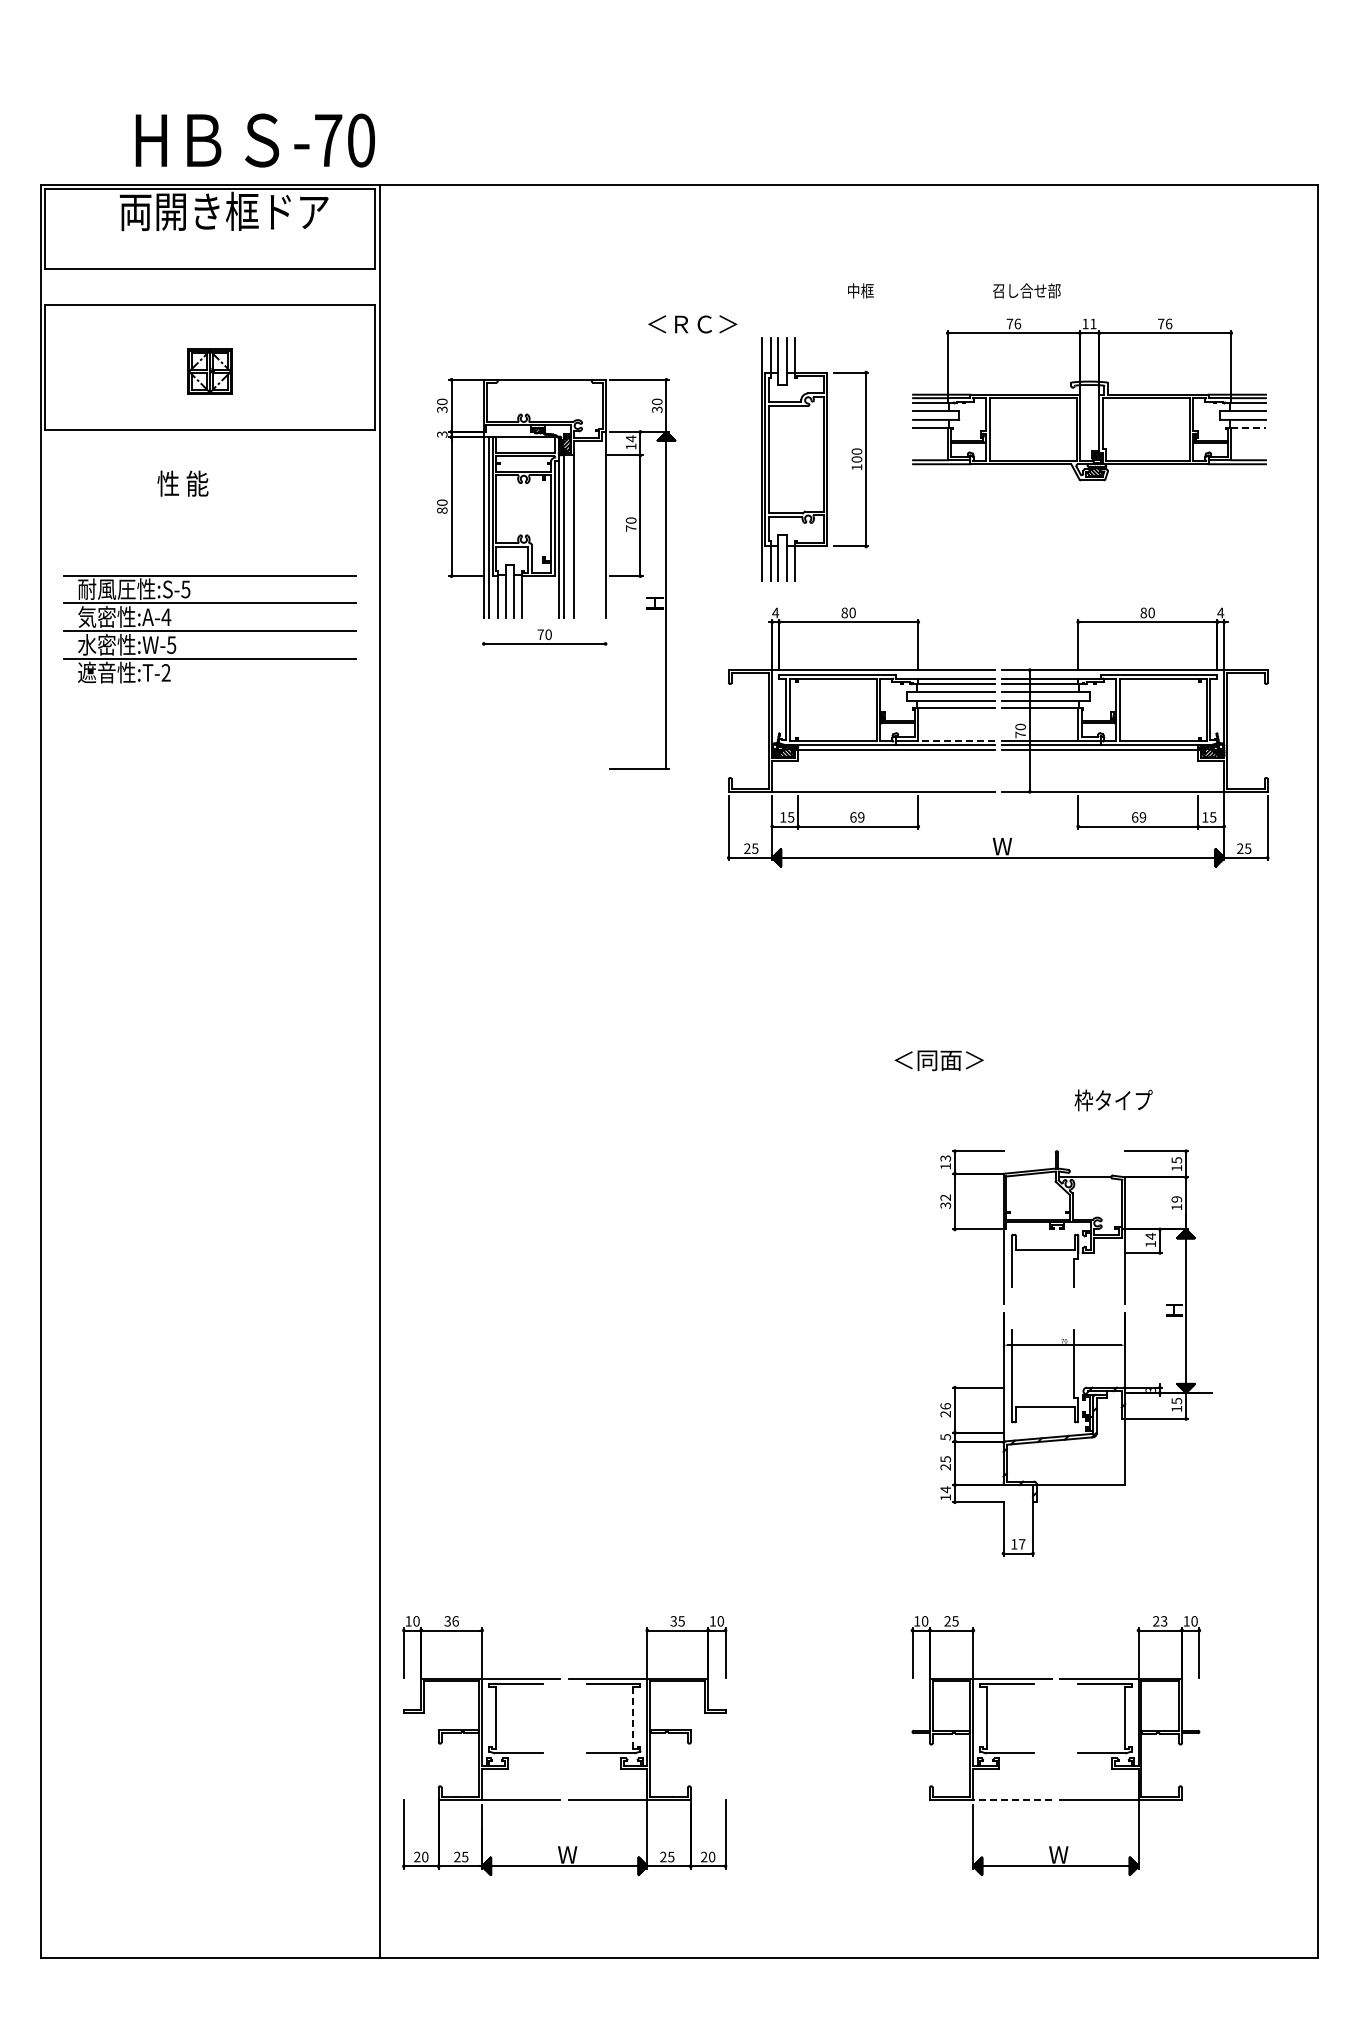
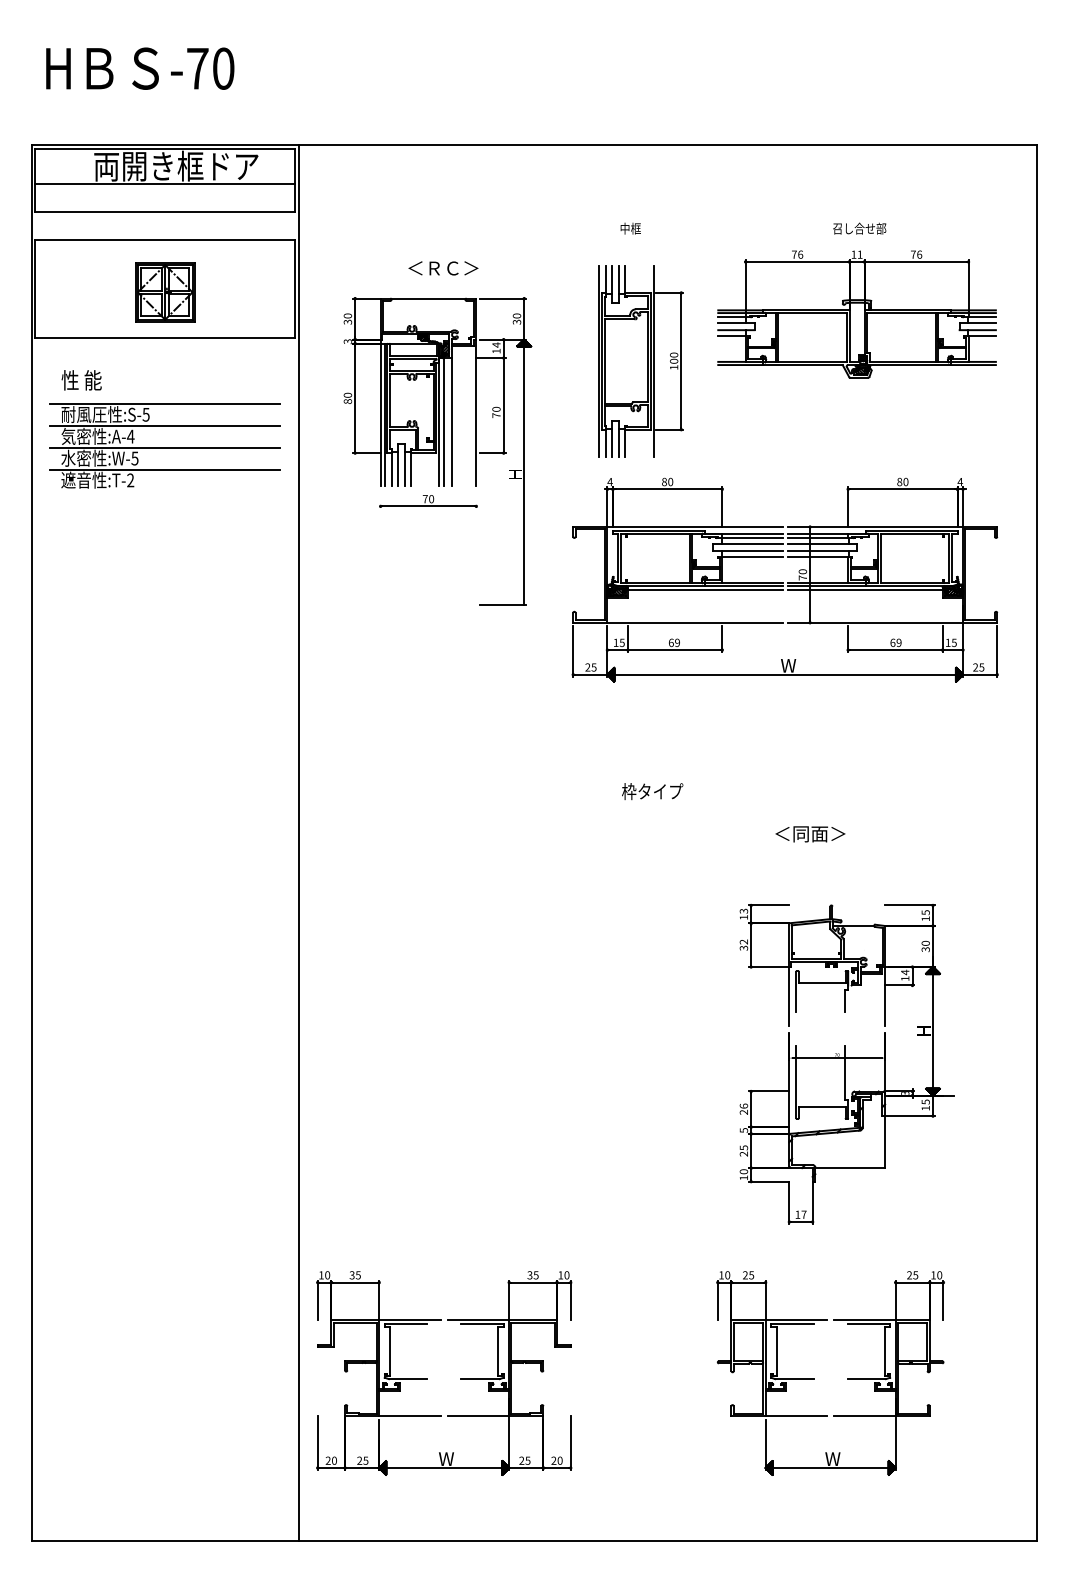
text: (254, 140) -> (139, 68), moved
line: (209, 234) -> (164, 184), added
text: (860, 290) -> (630, 228), moved
text: (1026, 290) -> (859, 228), moved
text: (692, 324) -> (443, 268), moved
part: (209, 371) -> (164, 292), size x1.67
line: (1249, 427) -> (982, 336), dashed -> solid
line: (831, 459) -> (654, 361), added
text: (182, 483) -> (81, 380), moved
part: (209, 629) -> (164, 446), moved
line: (956, 740) -> (752, 582), dashed -> solid
text: (938, 1060) -> (809, 834), moved
text: (1113, 1100) -> (652, 791), moved
text: (1176, 1203) -> (925, 946), 19 -> 30
text: (945, 1489) -> (743, 1171), 14 -> 10
text: (1164, 1620) -> (916, 1274), 23 -> 25
text: (455, 1621) -> (358, 1275), 36 -> 35
line: (633, 1717) -> (498, 1350), dashed -> solid
line: (1011, 1800) -> (795, 1416), dashed -> solid

